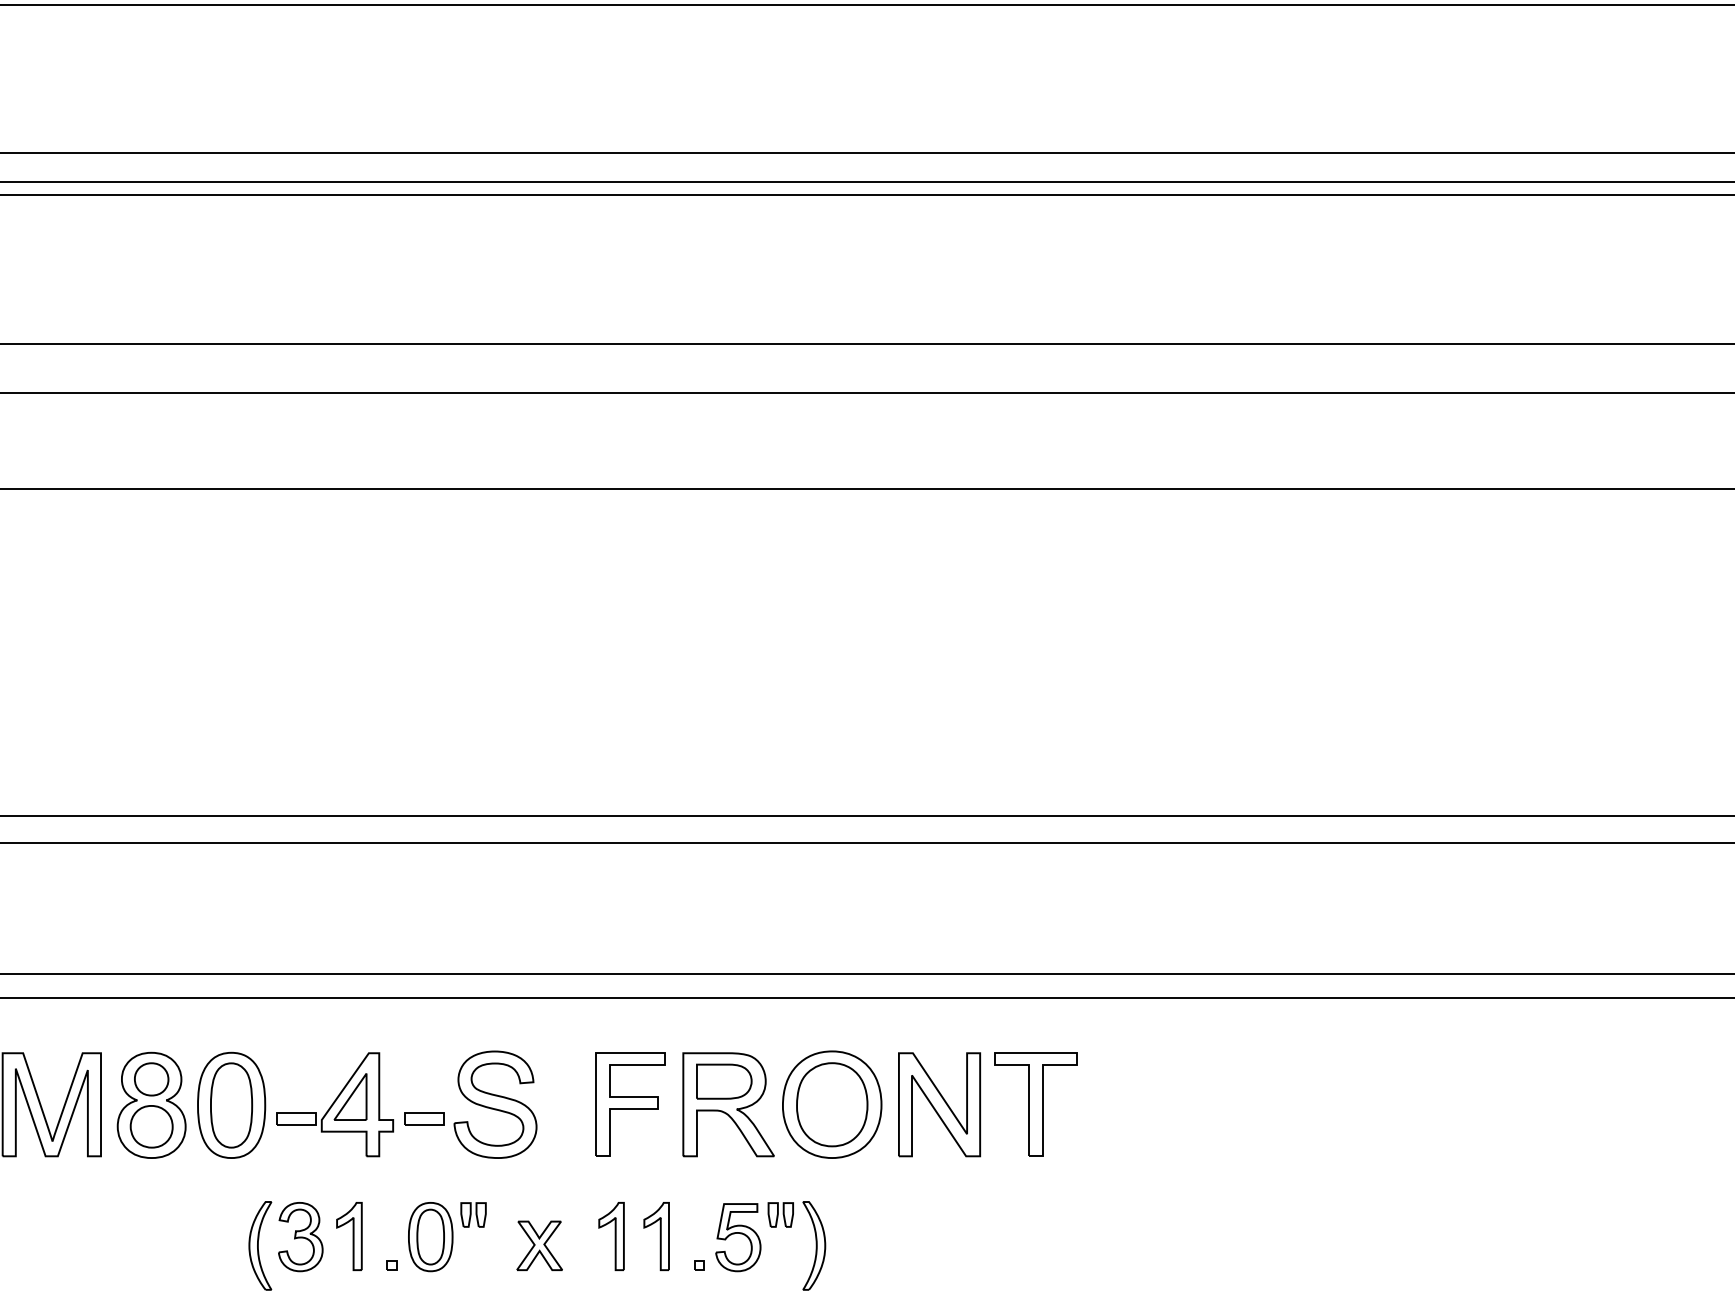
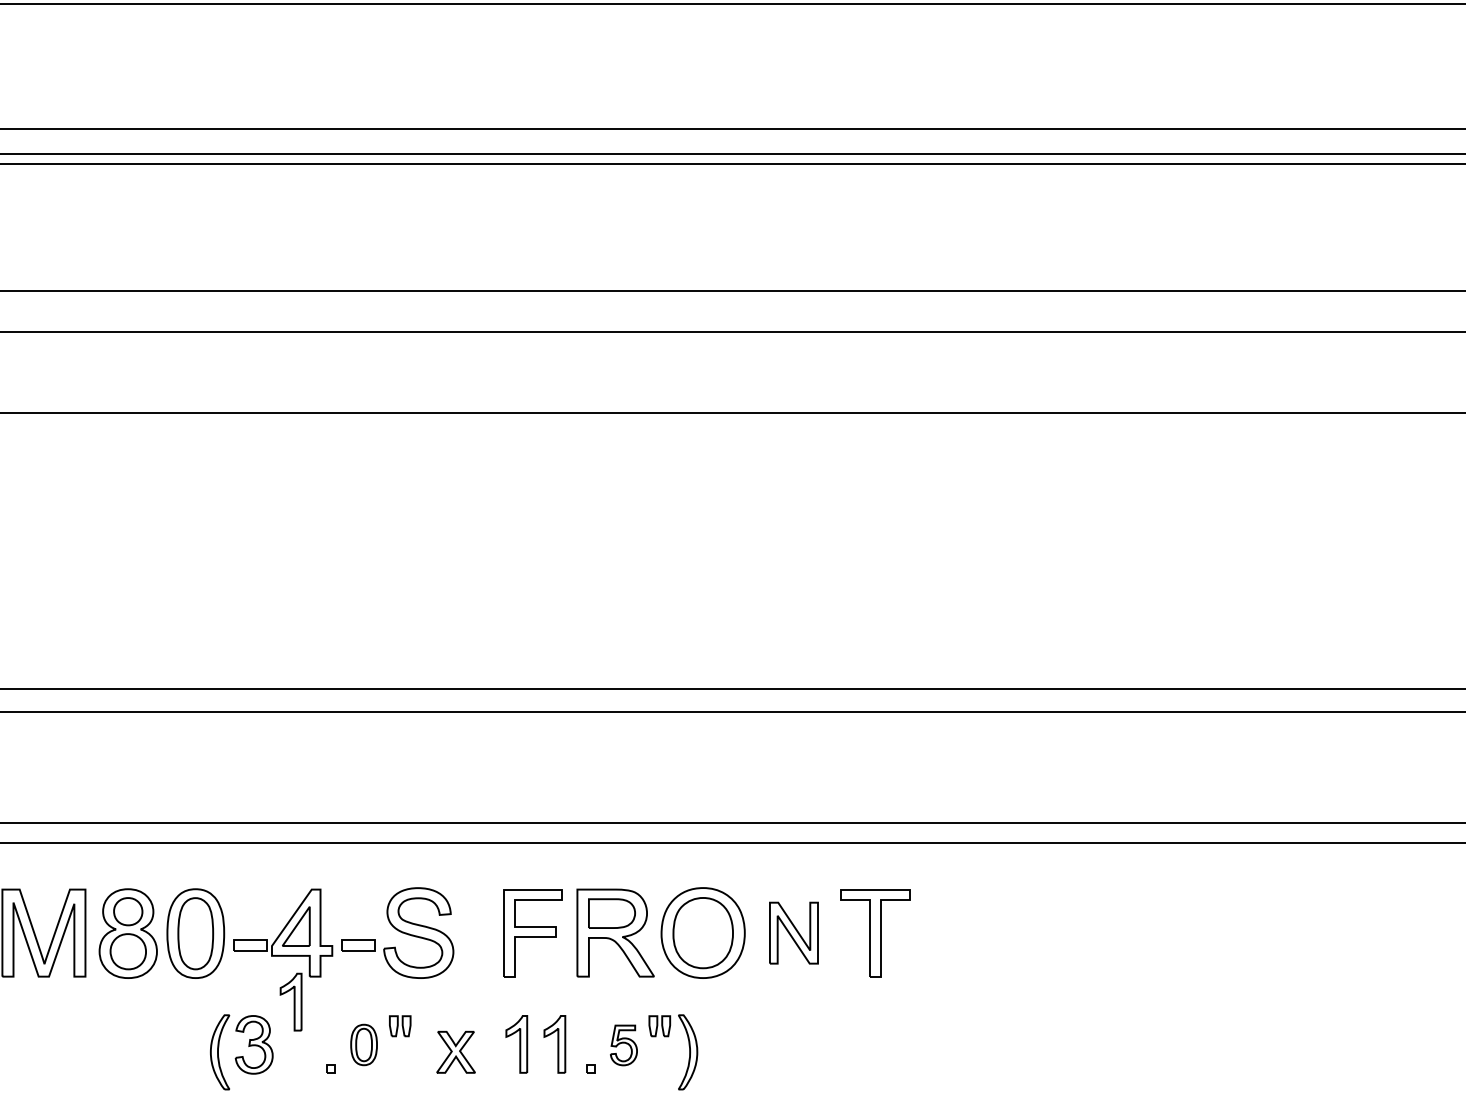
part: (939, 1104) -> (793, 932), size x0.7
part: (349, 1236) -> (291, 1002), moved
part: (430, 1237) -> (363, 1045), size x0.7
part: (738, 1237) -> (624, 1045), size x0.7

